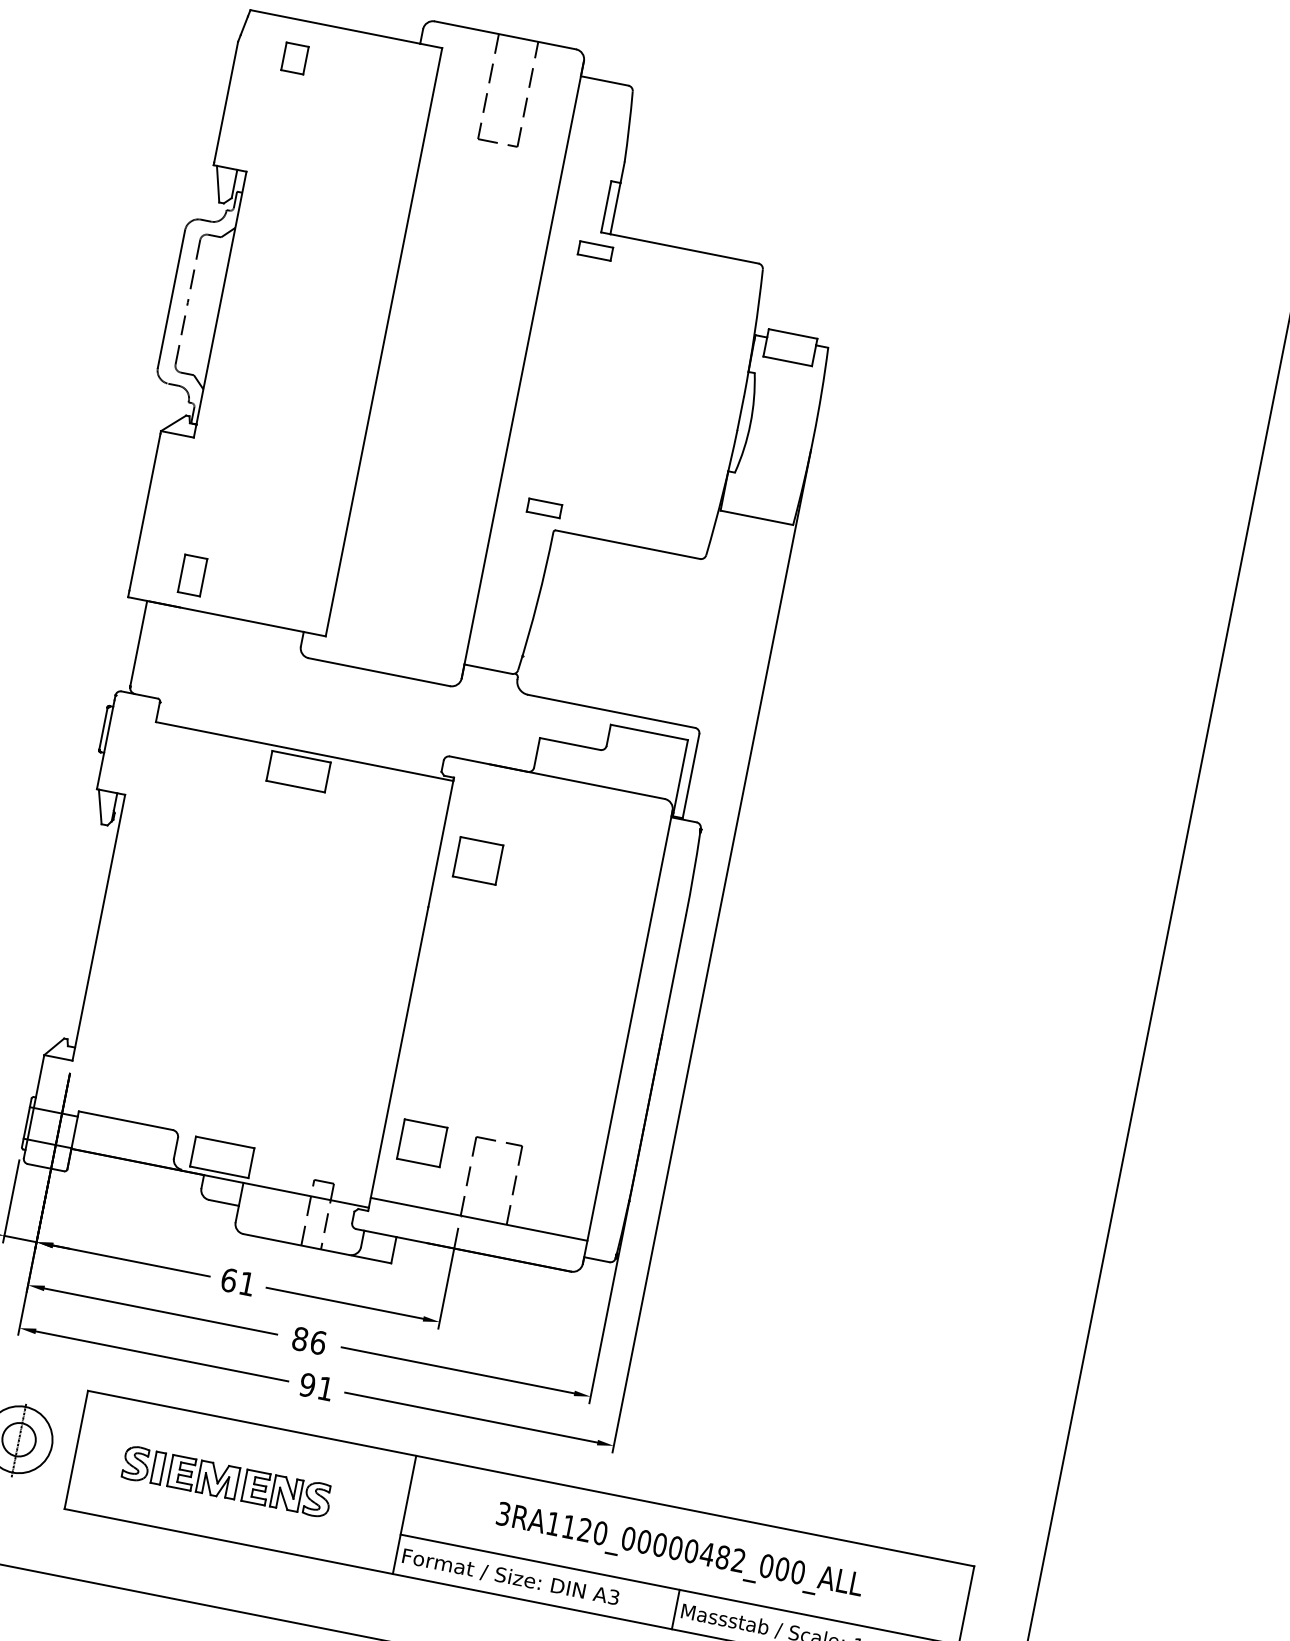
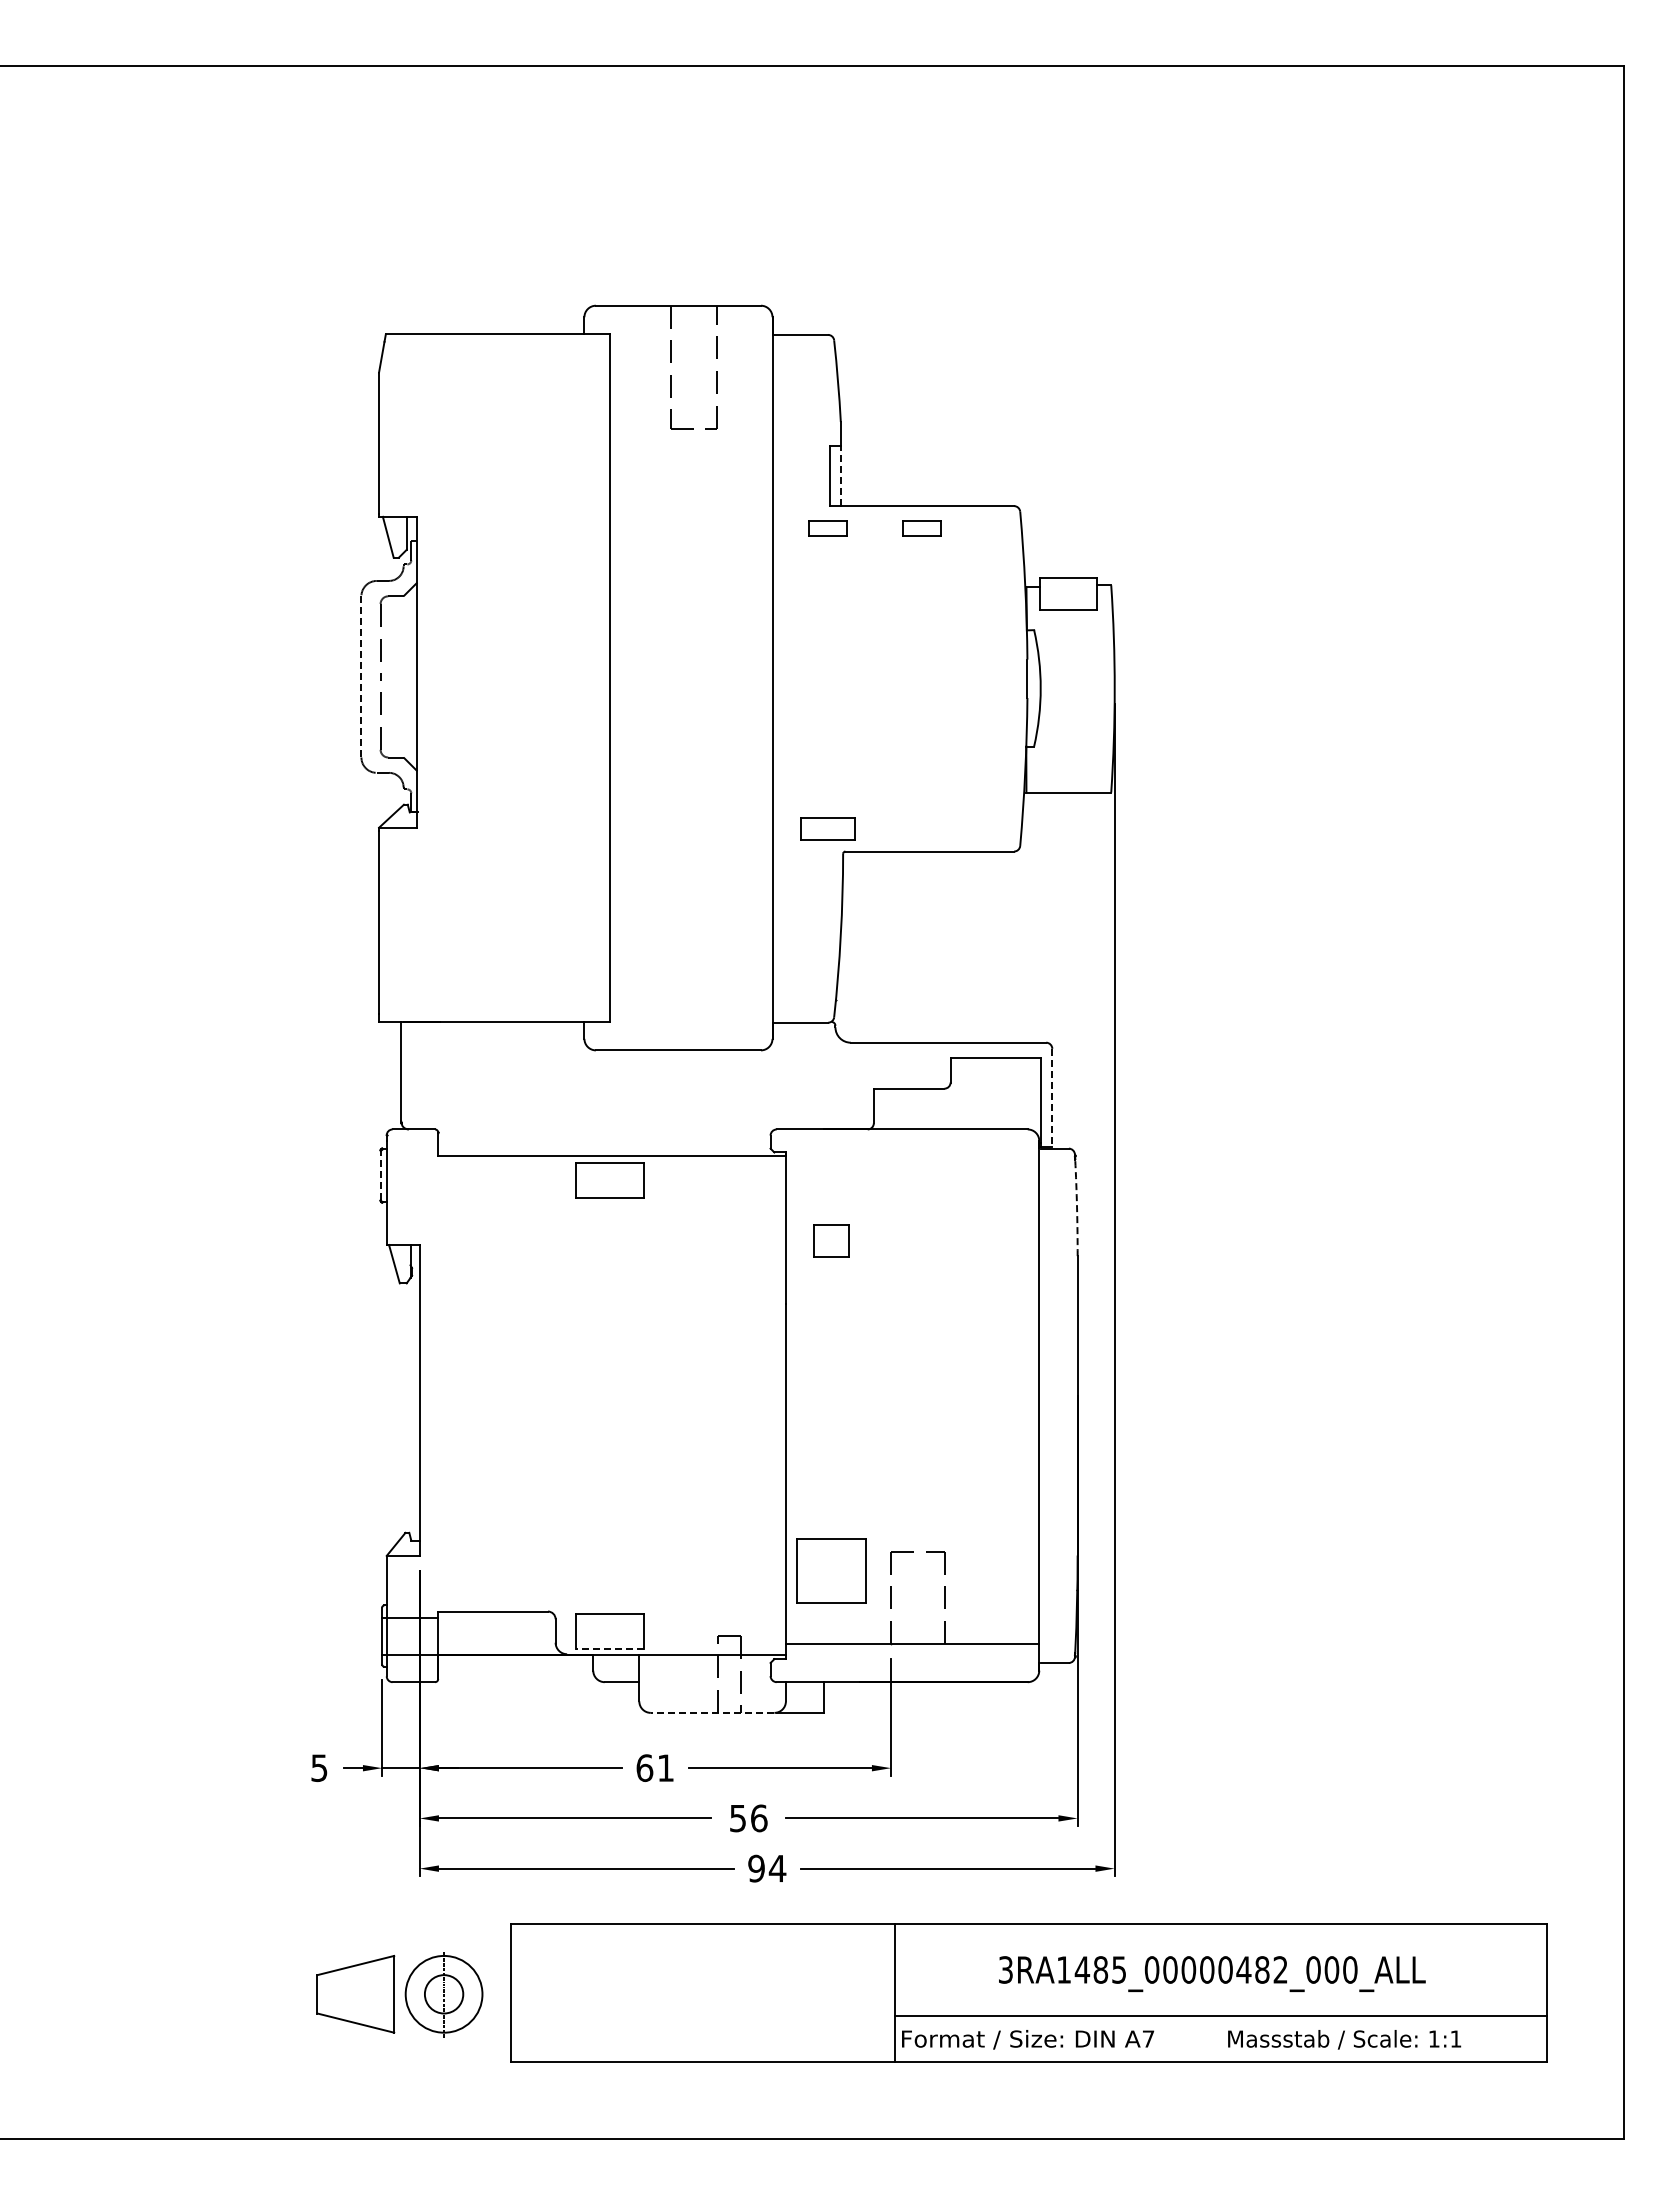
part: (294, 58) -> (446, 378), removed
line: (615, 208) -> (840, 476), solid -> dashed
part: (675, 267) -> (921, 528), added
line: (171, 298) -> (361, 676), solid -> dashed
part: (544, 508) -> (827, 829), size x1.4
part: (192, 574) -> (446, 982), removed
line: (103, 728) -> (380, 1175), solid -> dashed
line: (691, 776) -> (1052, 1098), solid -> dashed
part: (478, 860) -> (831, 1240), size x0.7
arc: (694, 874) -> (1077, 1207), solid -> dashed
part: (422, 1142) -> (831, 1570), size x1.4
line: (219, 1172) -> (609, 1648), solid -> dashed
line: (296, 1244) -> (712, 1712), solid -> dashed
text: (299, 1339) -> (737, 1818), 86 -> 56
text: (325, 1388) -> (777, 1868), 91 -> 94
part: (227, 1481) -> (687, 1995), removed
text: (584, 1529) -> (1100, 1969), 3RA1120_00000482_000_ALL -> 3RA1485_00000482_000_ALL
text: (614, 1596) -> (1148, 2038), A3 -> A7
line: (675, 1609) -> (1220, 2039), removed

